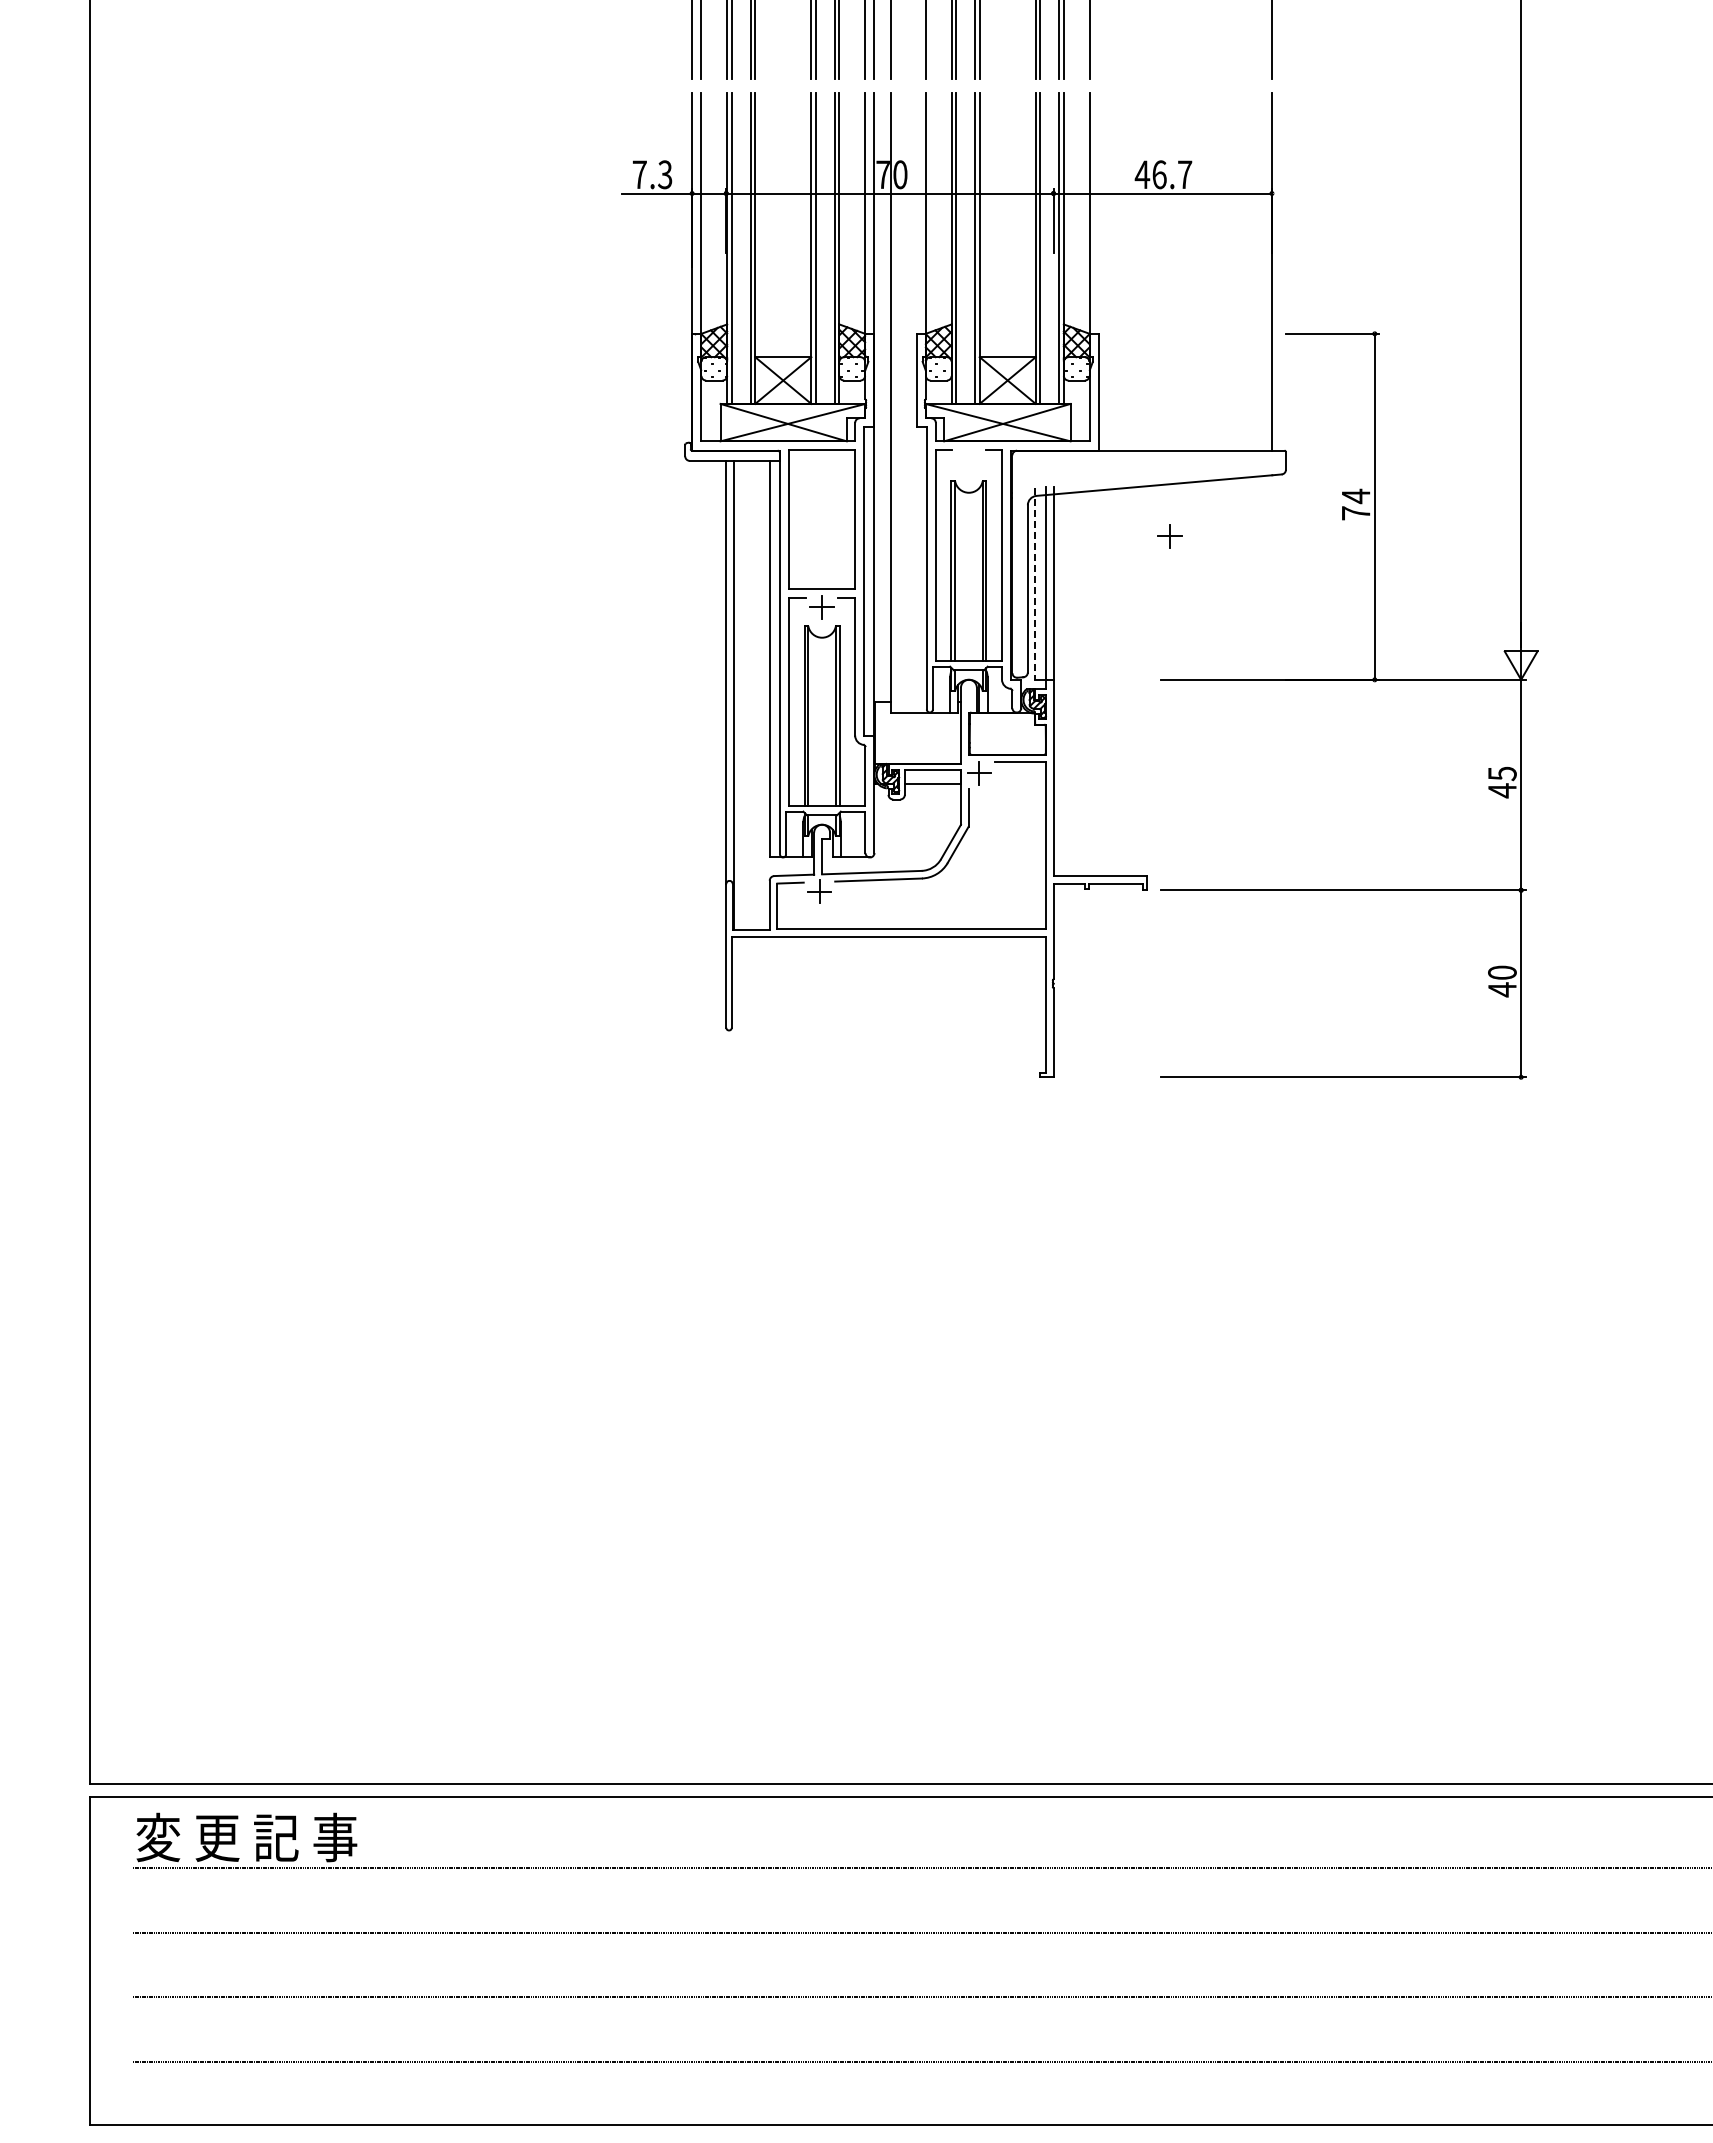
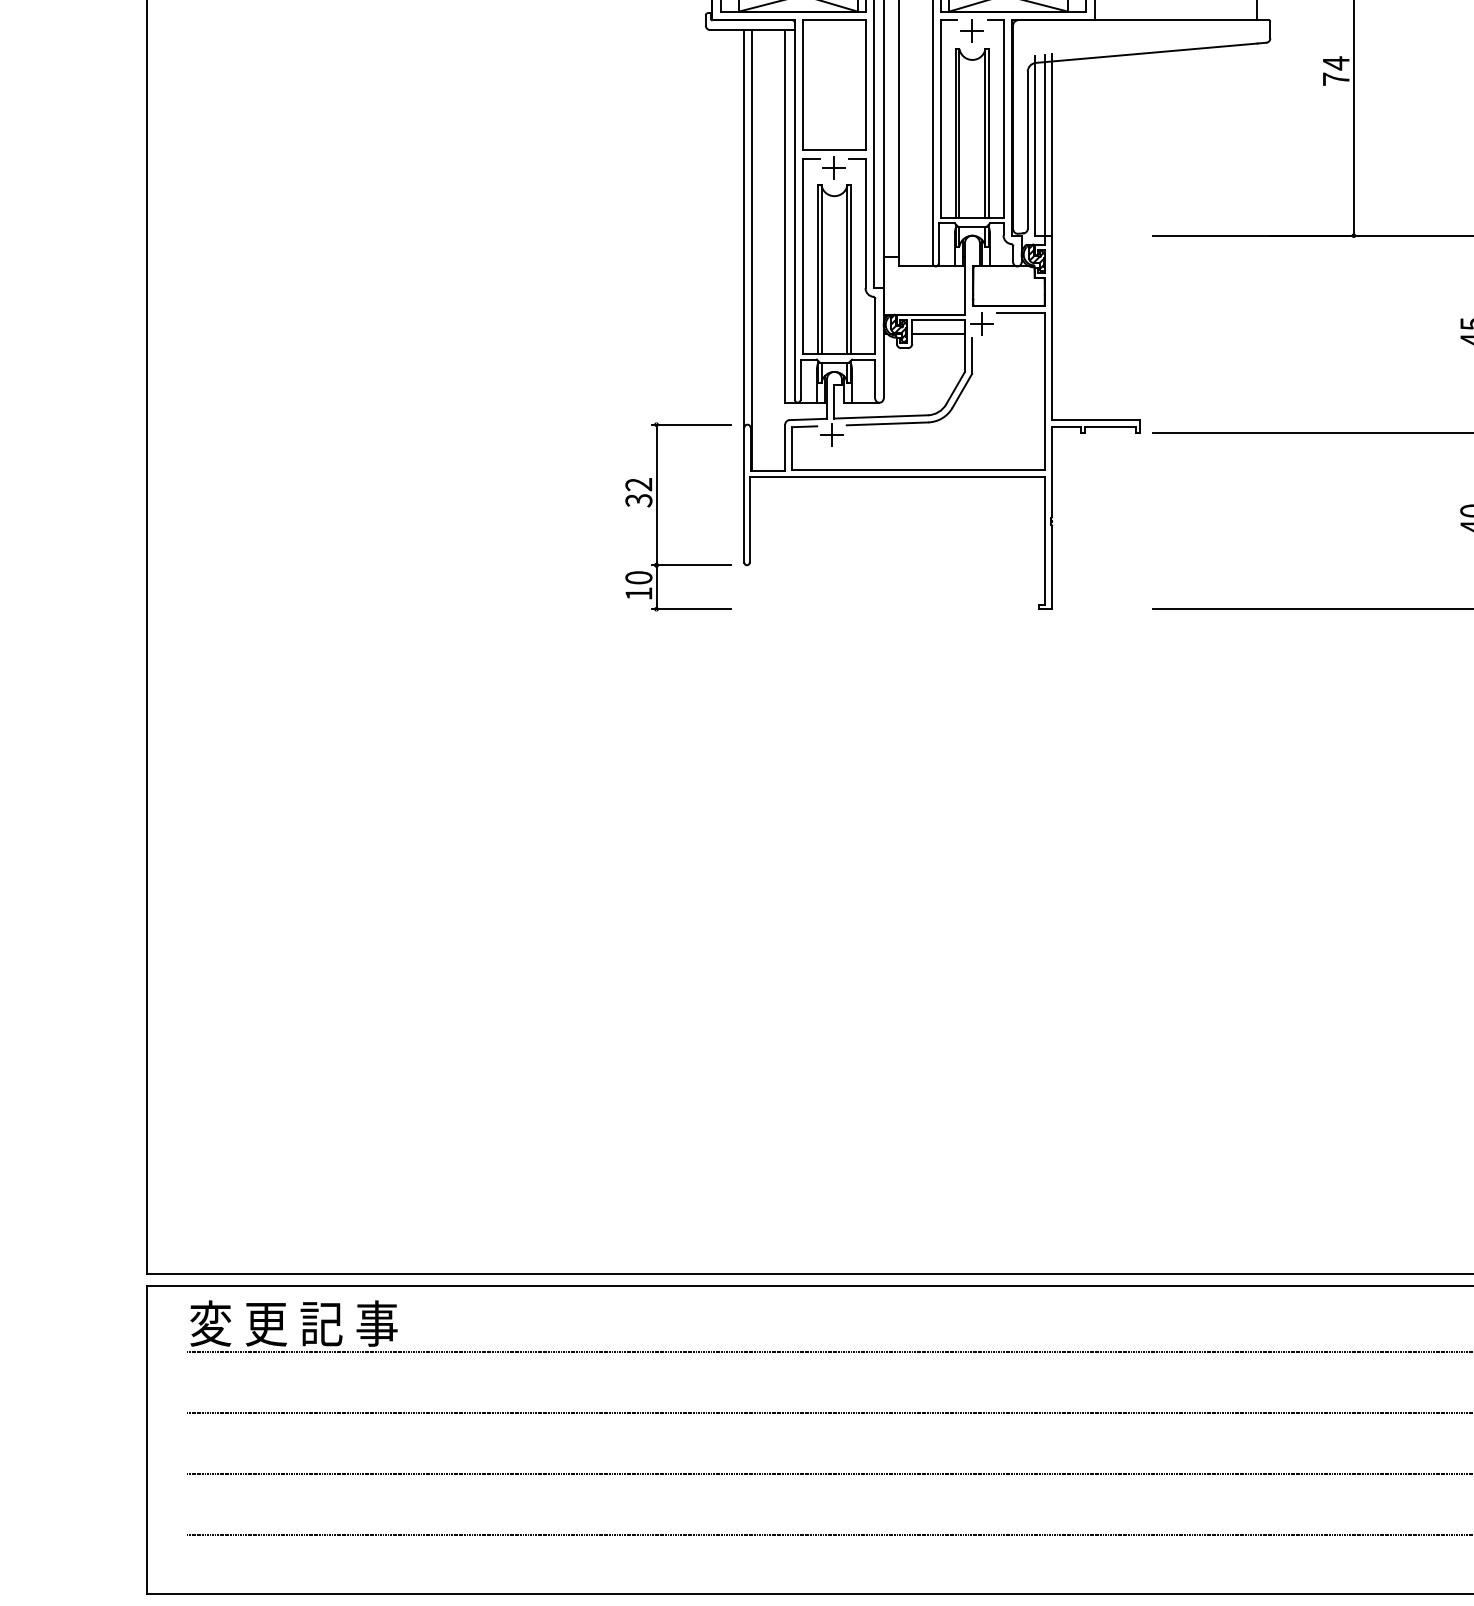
part: (1169, 536) -> (972, 31), moved
line: (1035, 584) -> (1034, 146), dashed -> solid
part: (633, 978) -> (657, 516), added

